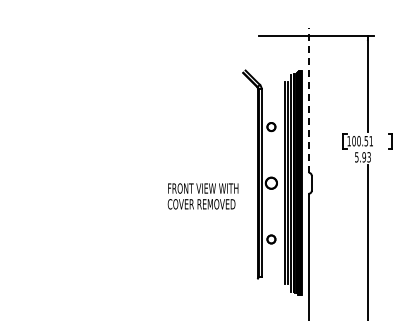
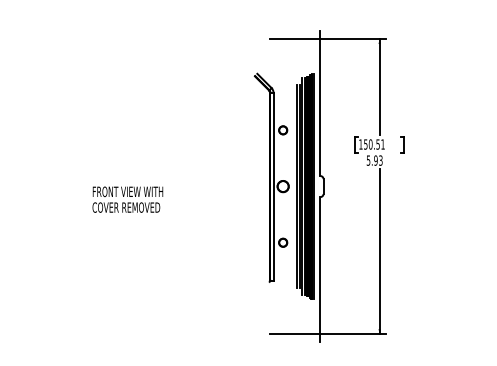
line: (308, 100) -> (320, 103), dashed -> solid
text: (353, 141) -> (365, 144), 100.51 -> 150.51
text: (202, 196) -> (127, 199), moved

